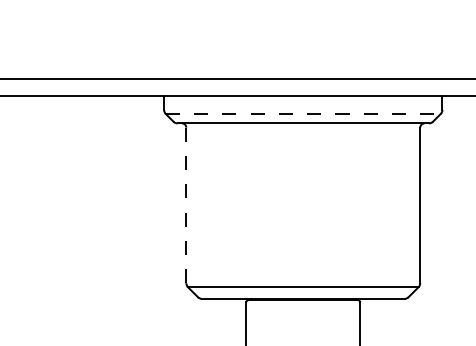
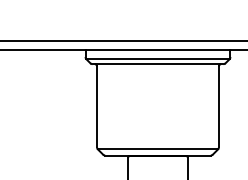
line: (304, 114) -> (158, 59), dashed -> solid
line: (187, 206) -> (97, 107), dashed -> solid

